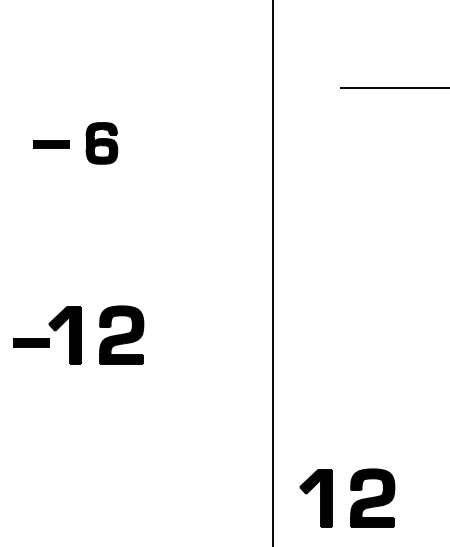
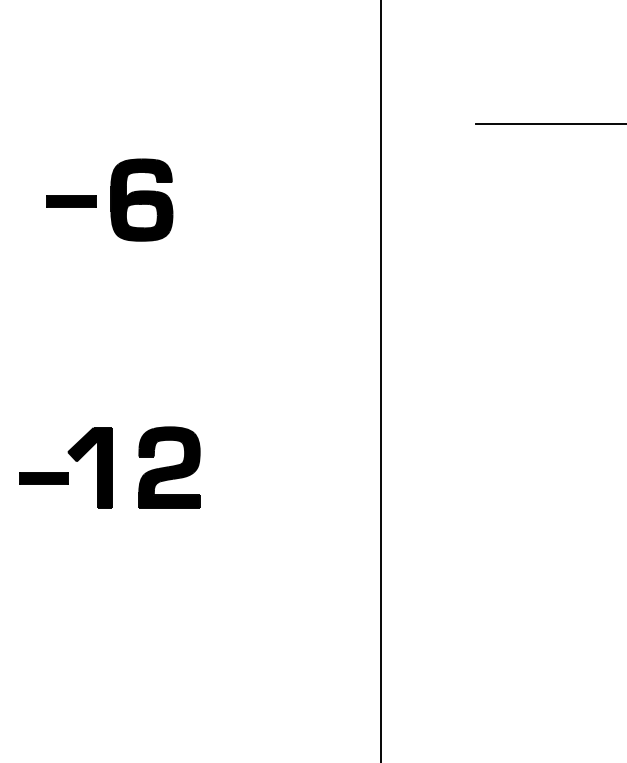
part: (101, 143) -> (141, 200), size x1.43
part: (350, 490) -> (488, 684), removed

